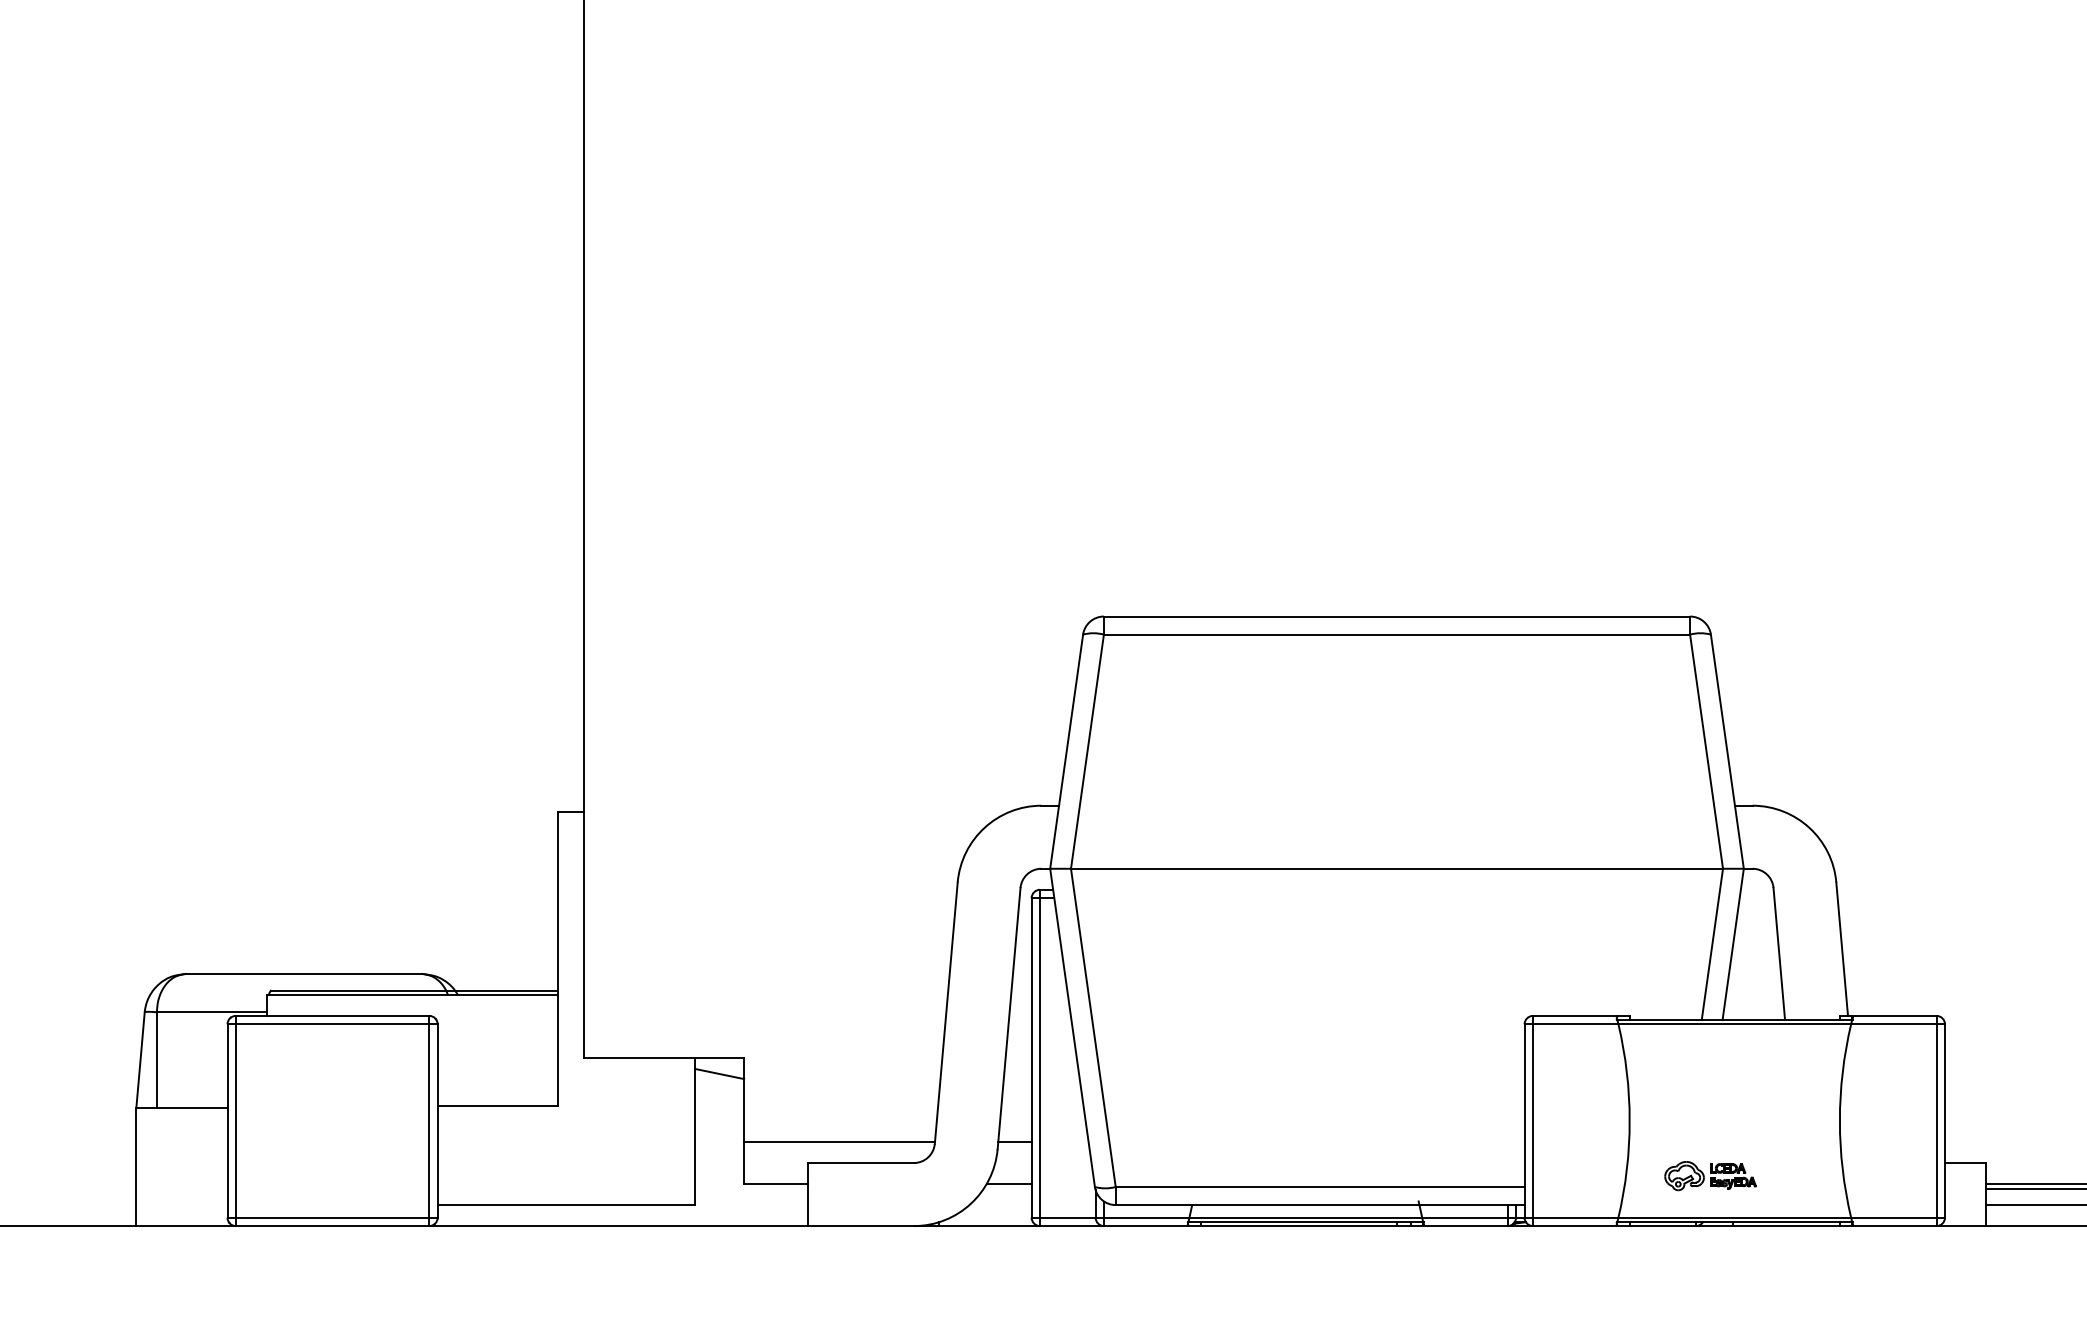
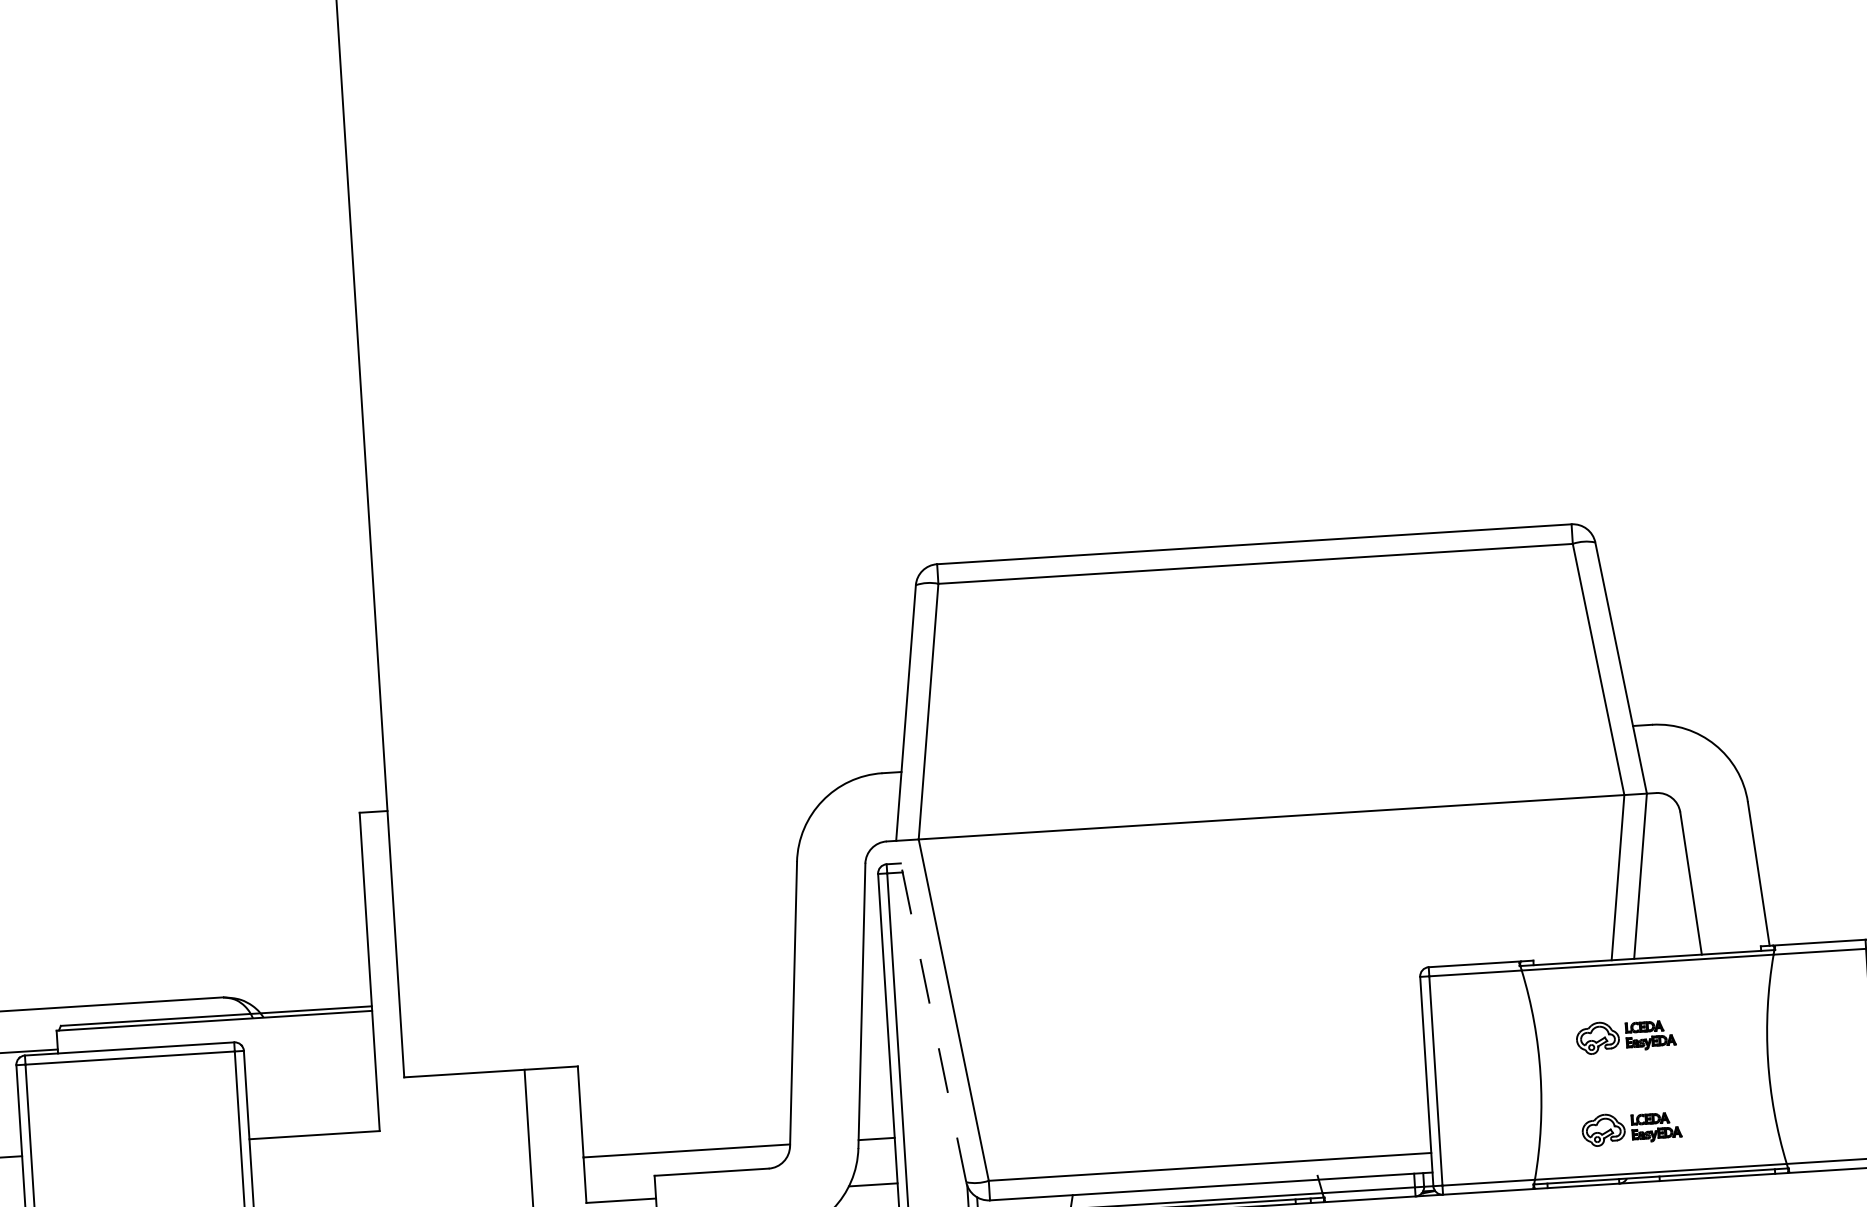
line: (1072, 1027) -> (931, 1011), solid -> dashed
line: (719, 1073) -> (552, 1084), removed
part: (1710, 1091) -> (1625, 1036), added

